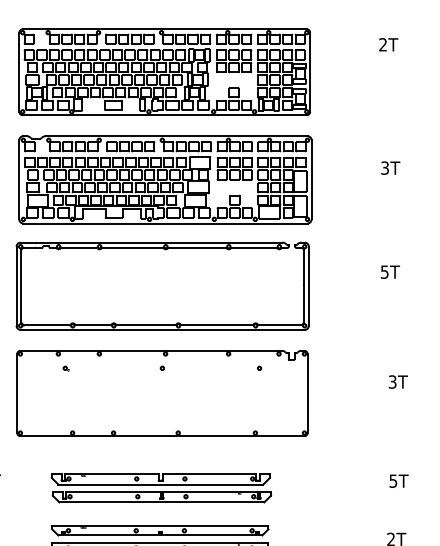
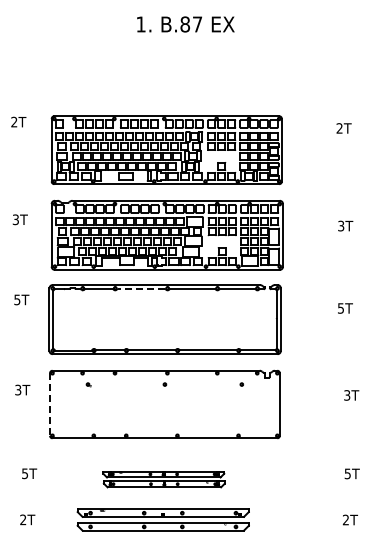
line: (132, 248) -> (141, 289), solid -> dashed
line: (17, 394) -> (50, 405), solid -> dashed
part: (160, 488) -> (163, 479), size x0.7

